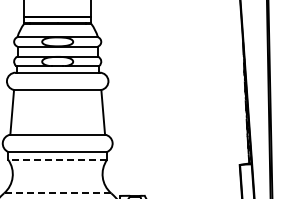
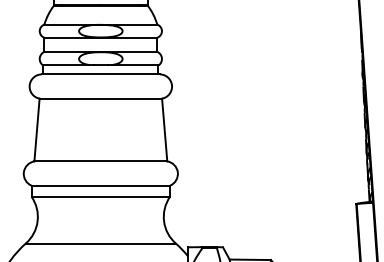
line: (57, 159) -> (100, 196), dashed -> solid
line: (57, 193) -> (100, 243), dashed -> solid

